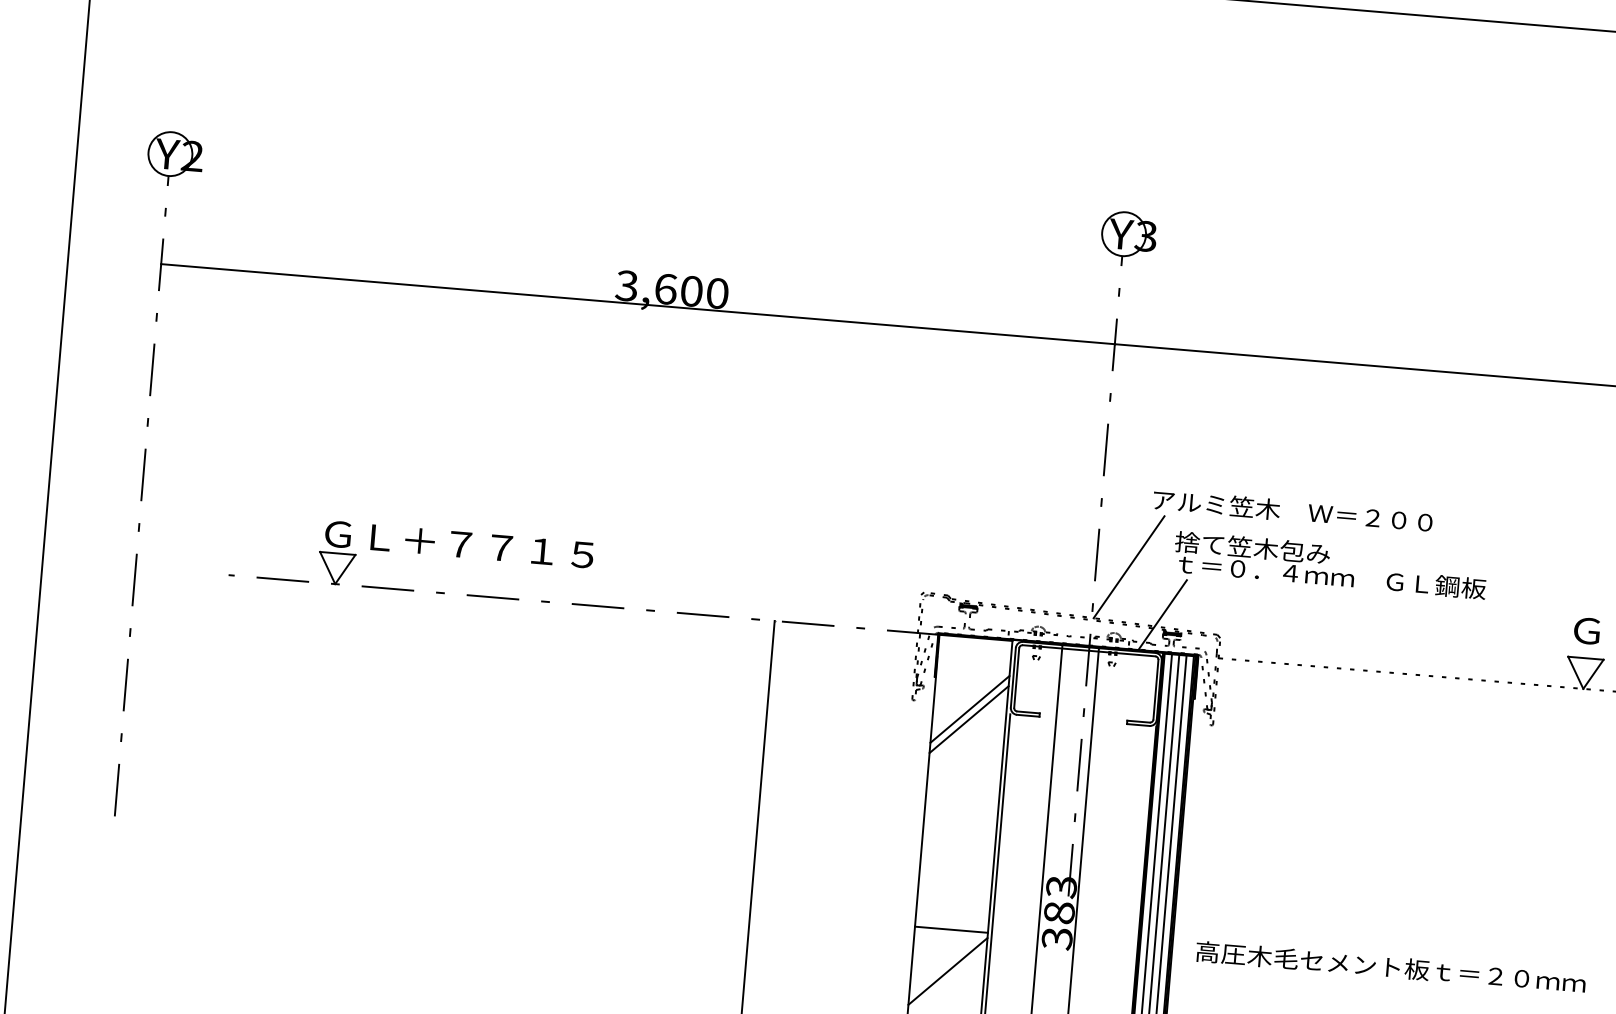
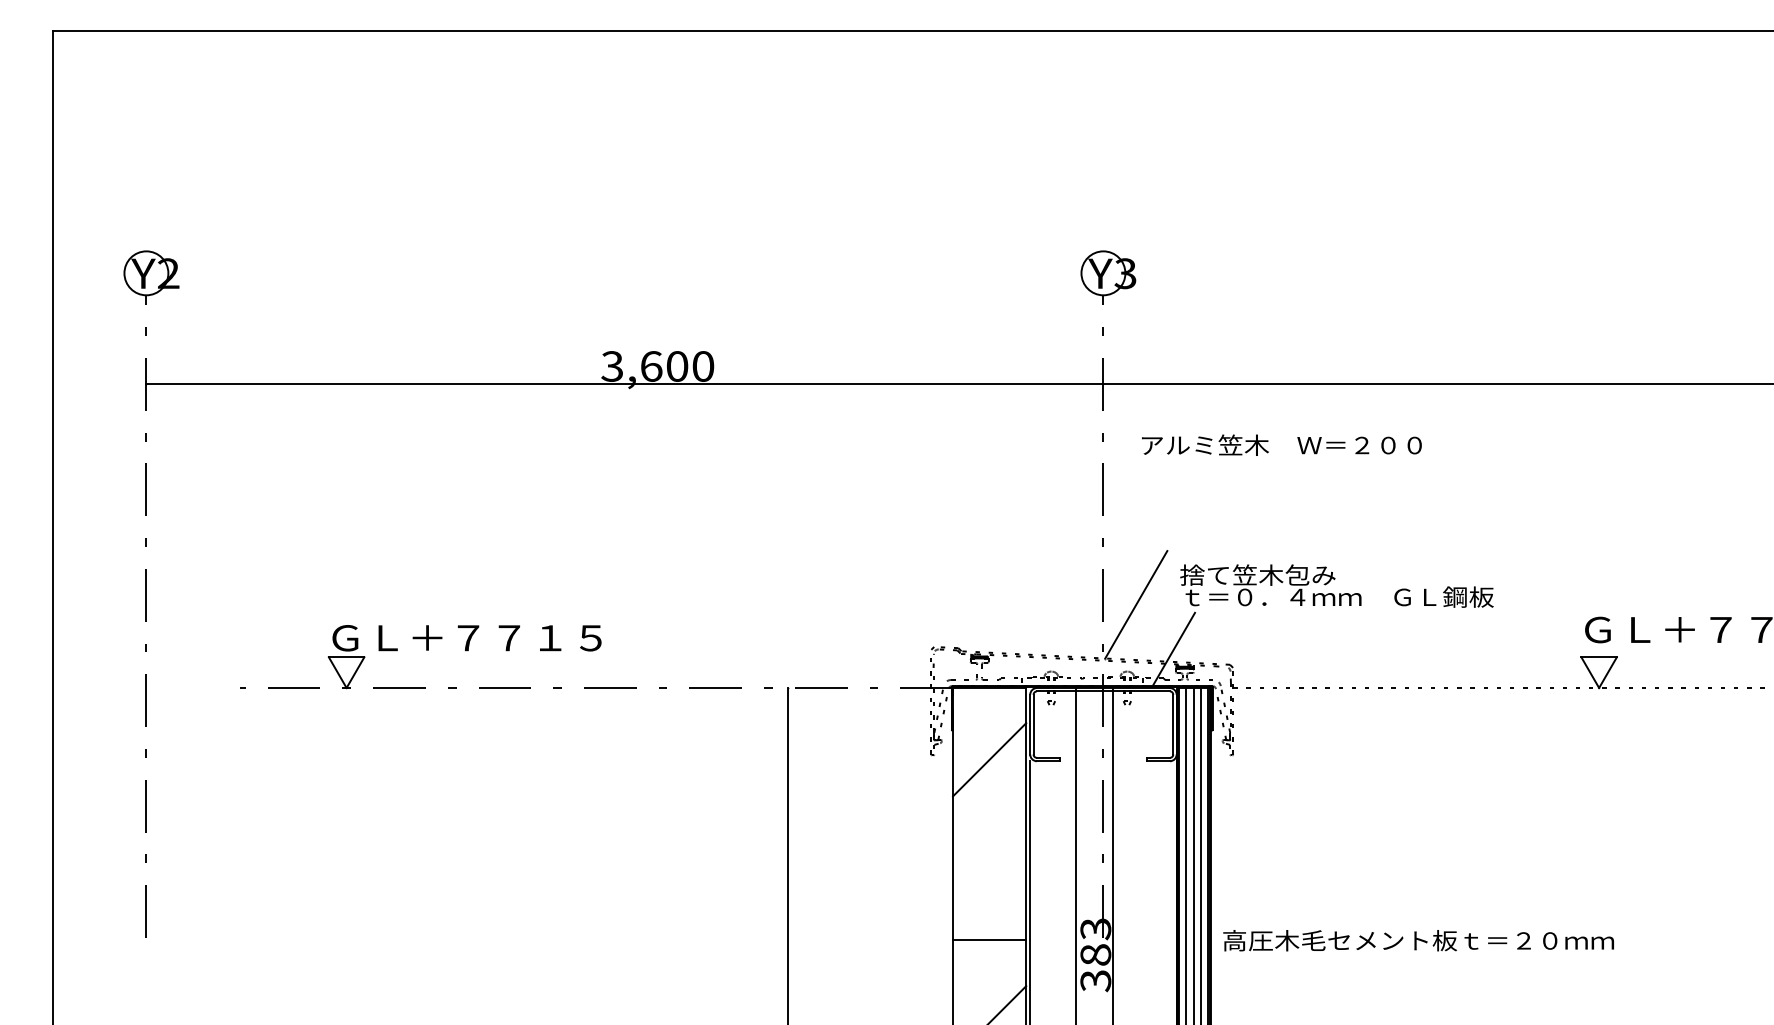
text: (1292, 510) -> (1281, 444), moved
line: (969, 719) -> (989, 769), removed
line: (951, 929) -> (989, 939), moved
text: (1390, 967) -> (1418, 940), moved

